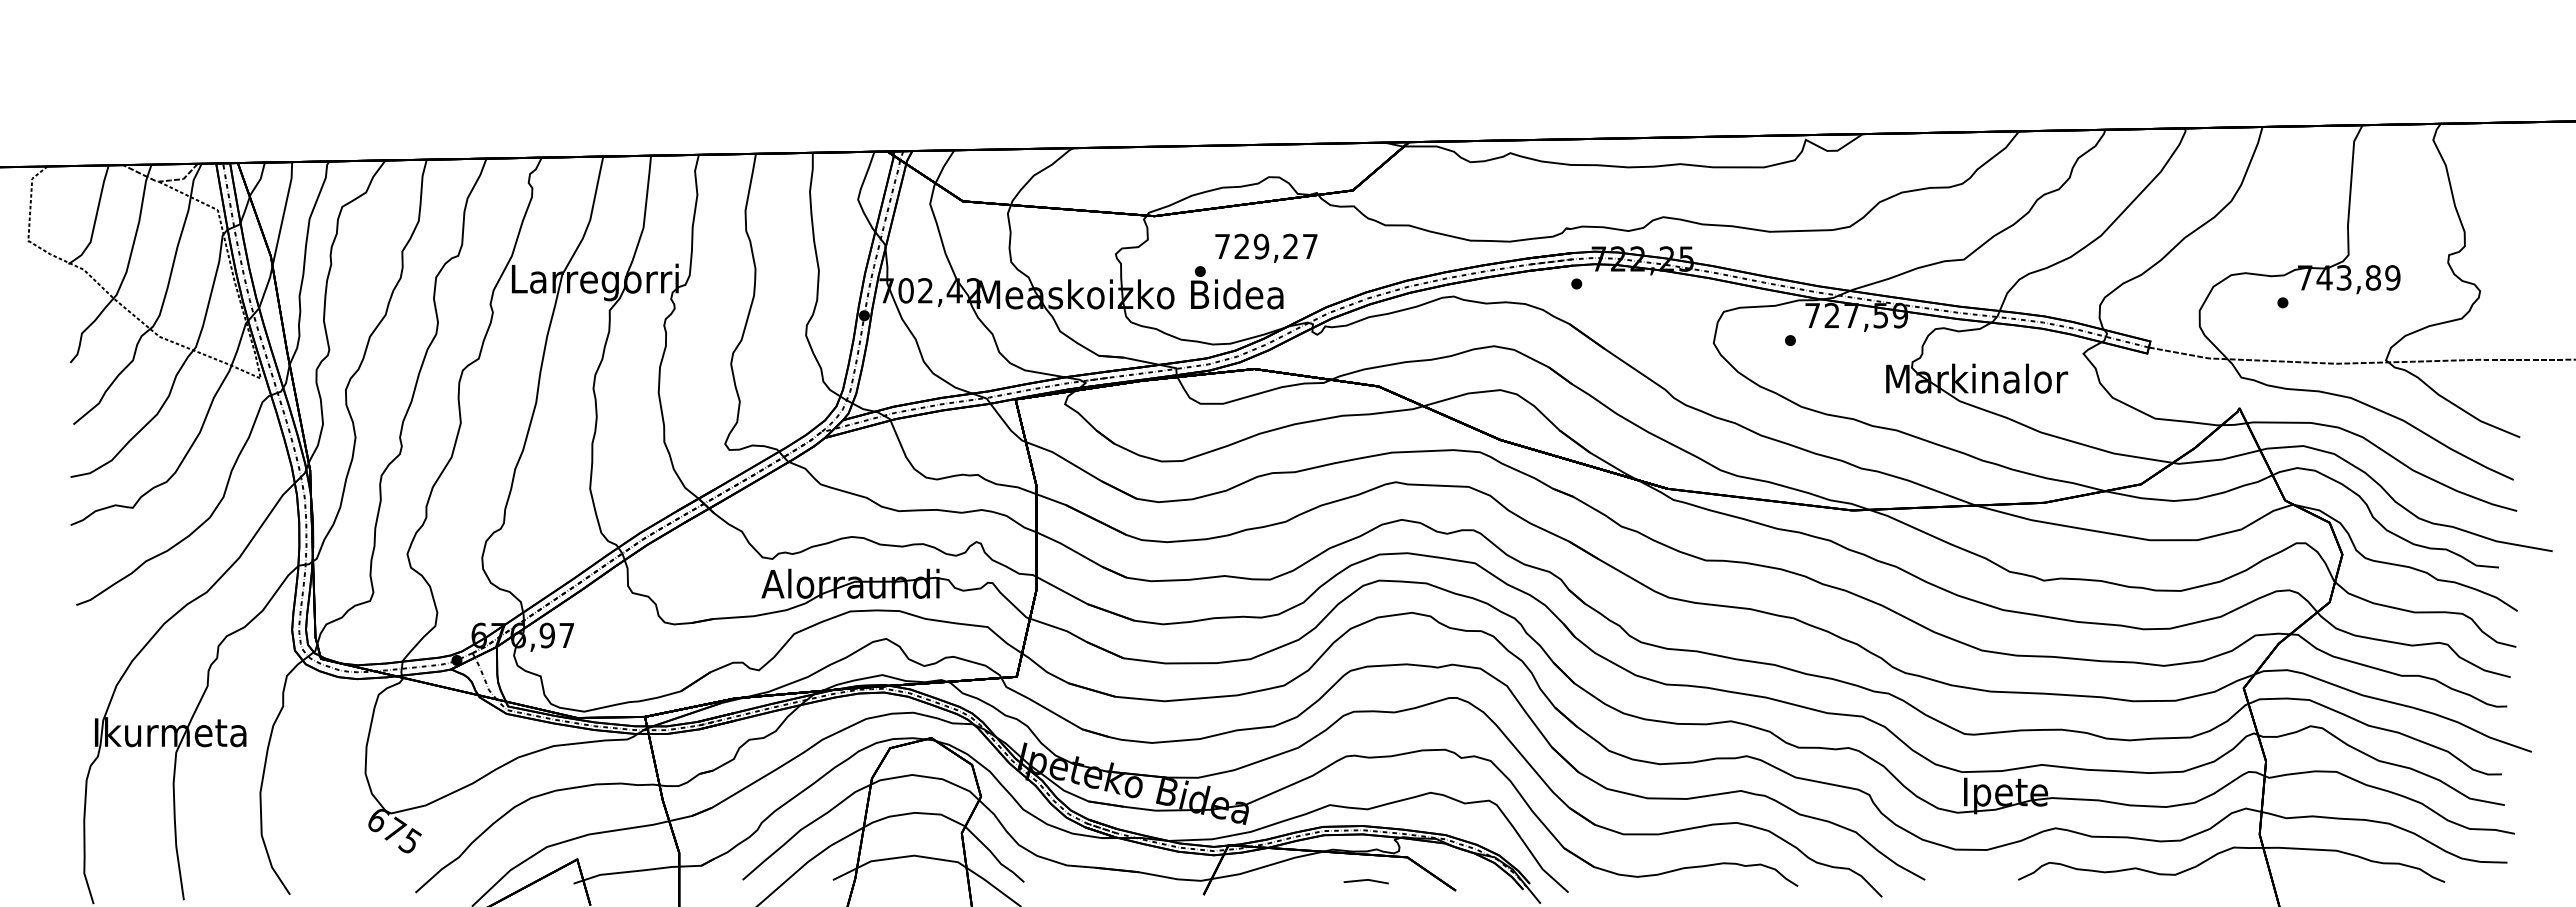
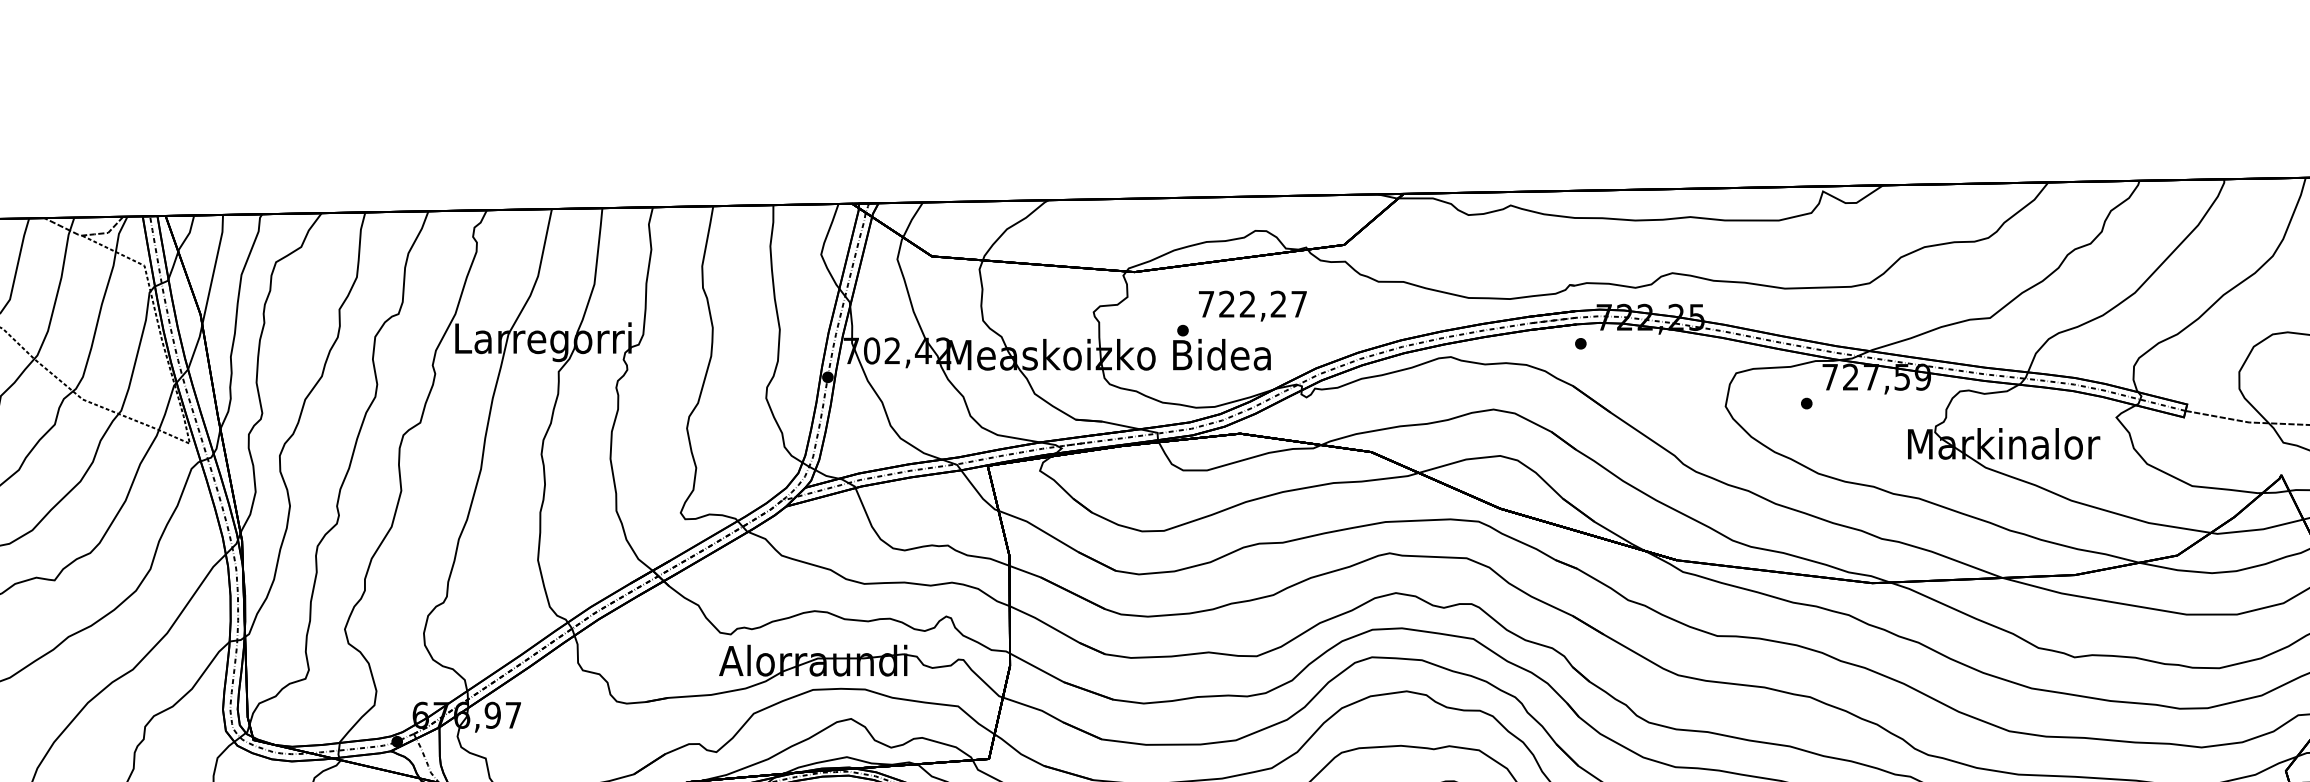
text: (1261, 246) -> (1247, 304), 729,27 -> 722,27

